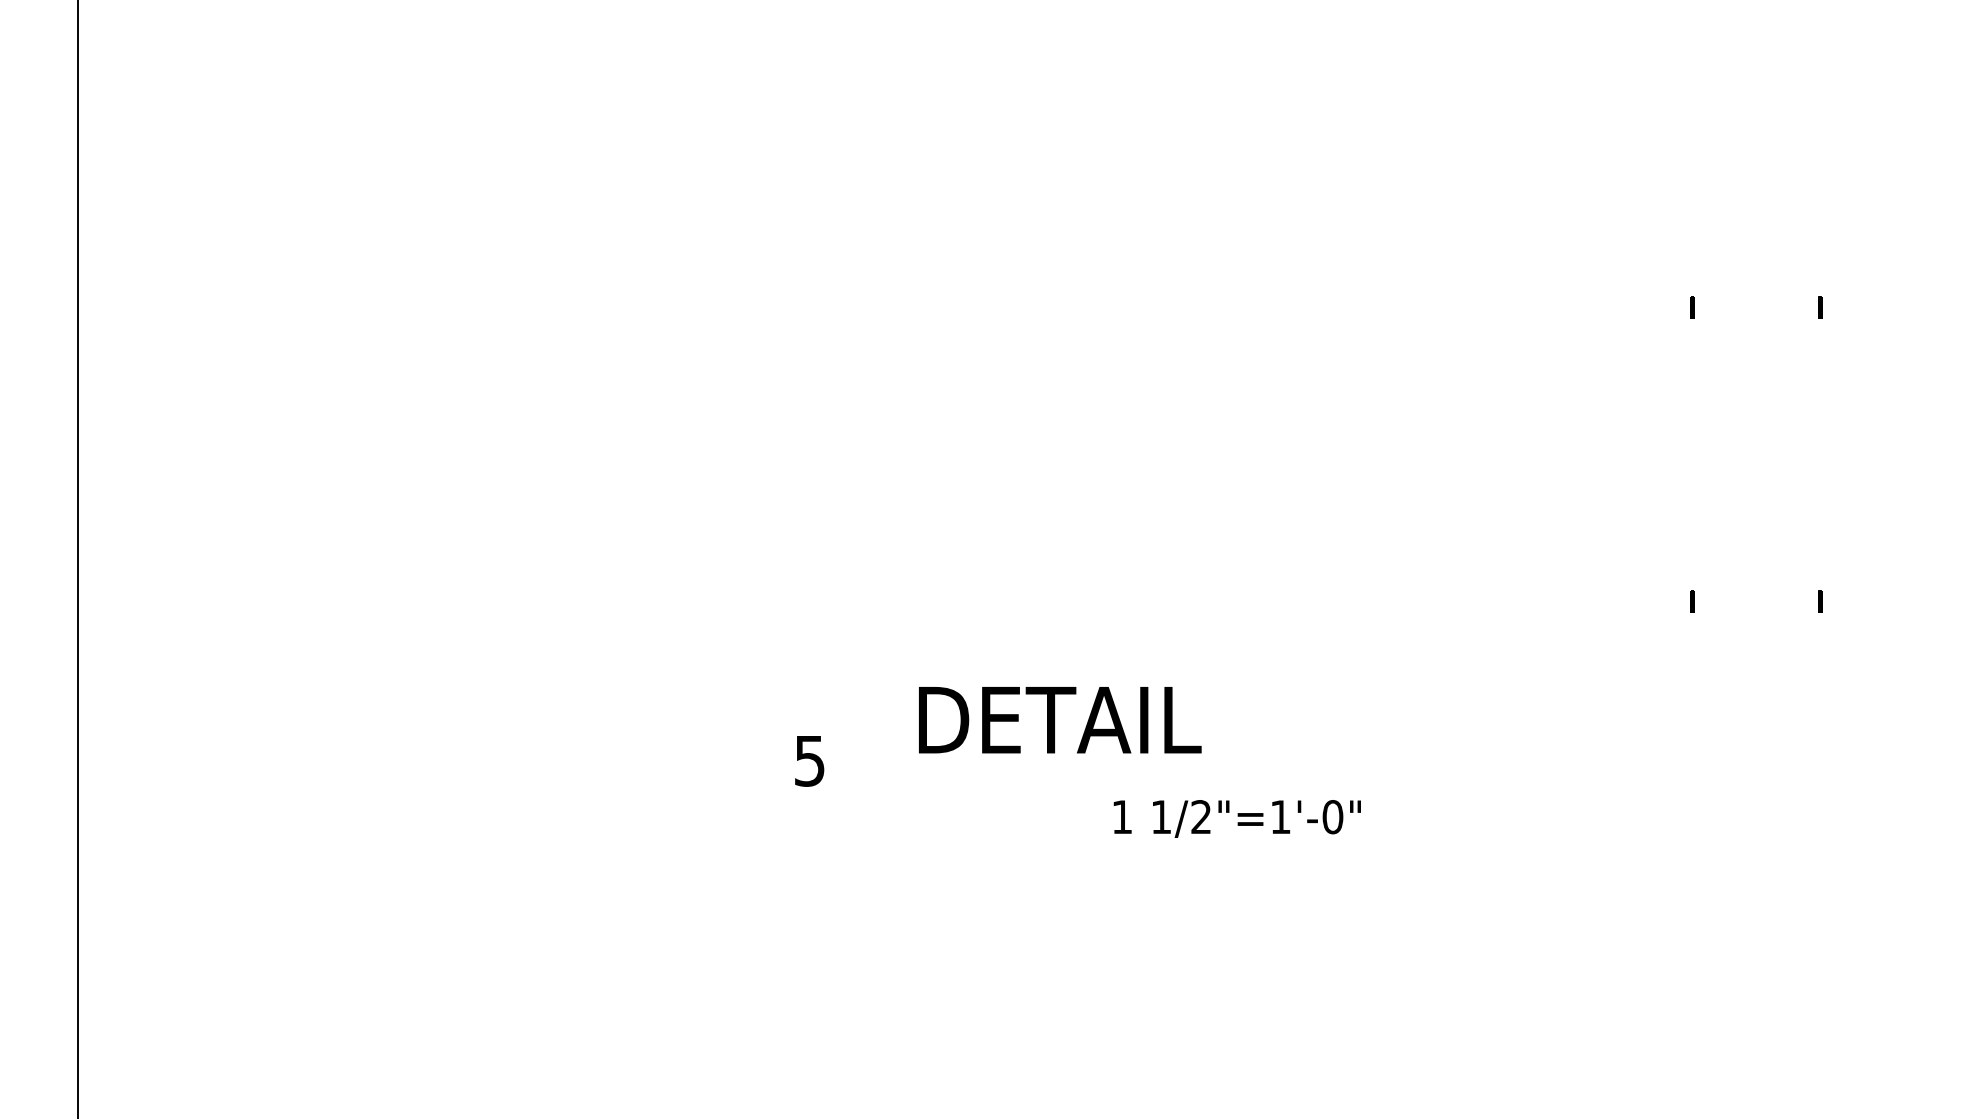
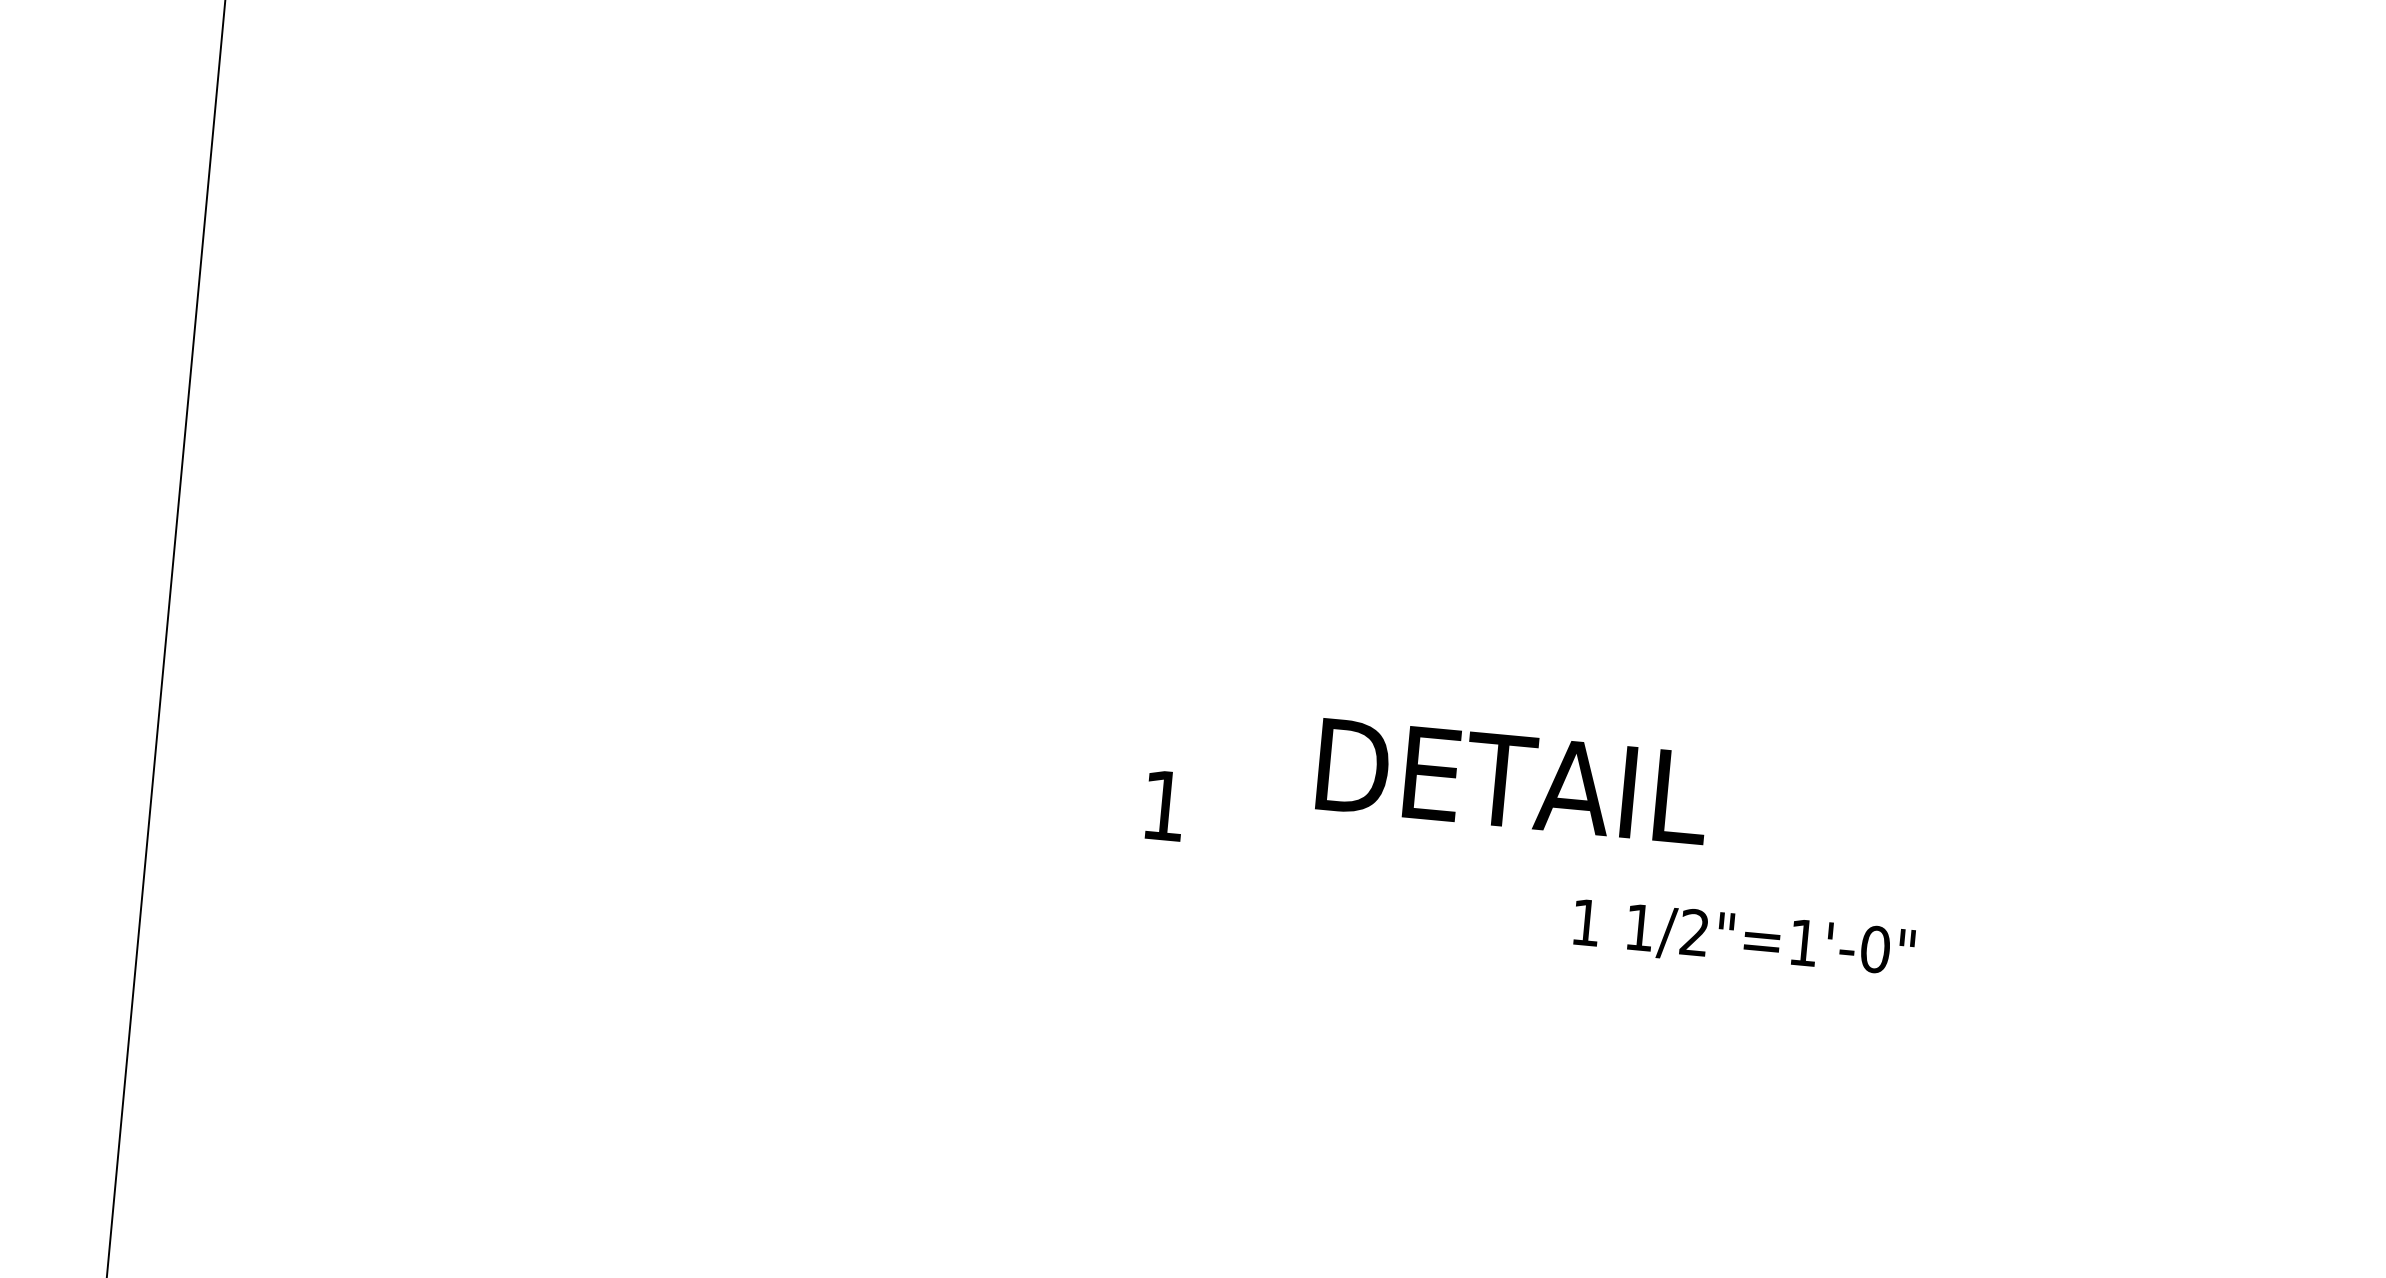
text: (809, 761) -> (1163, 806), 5 -> 1

